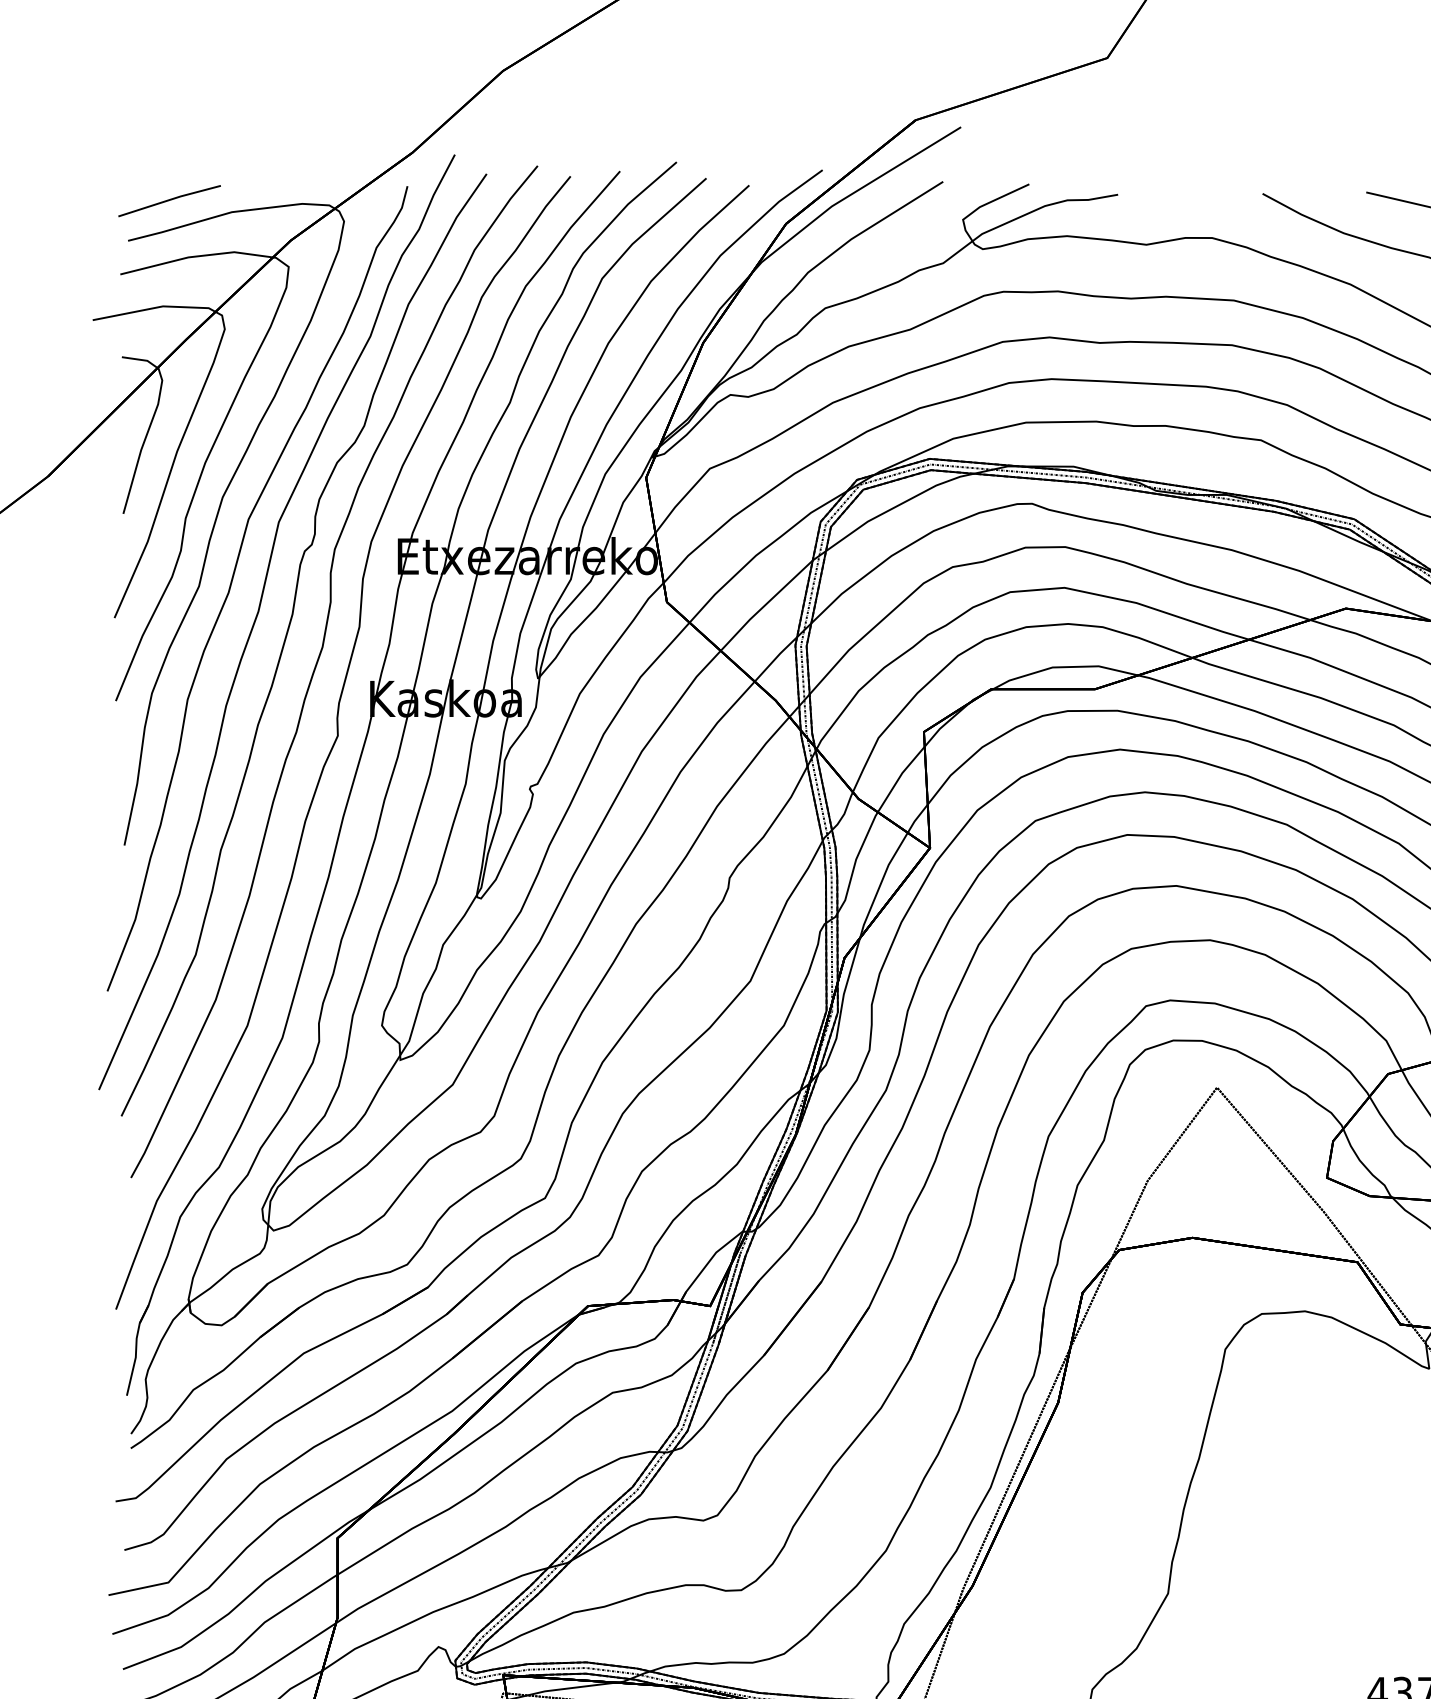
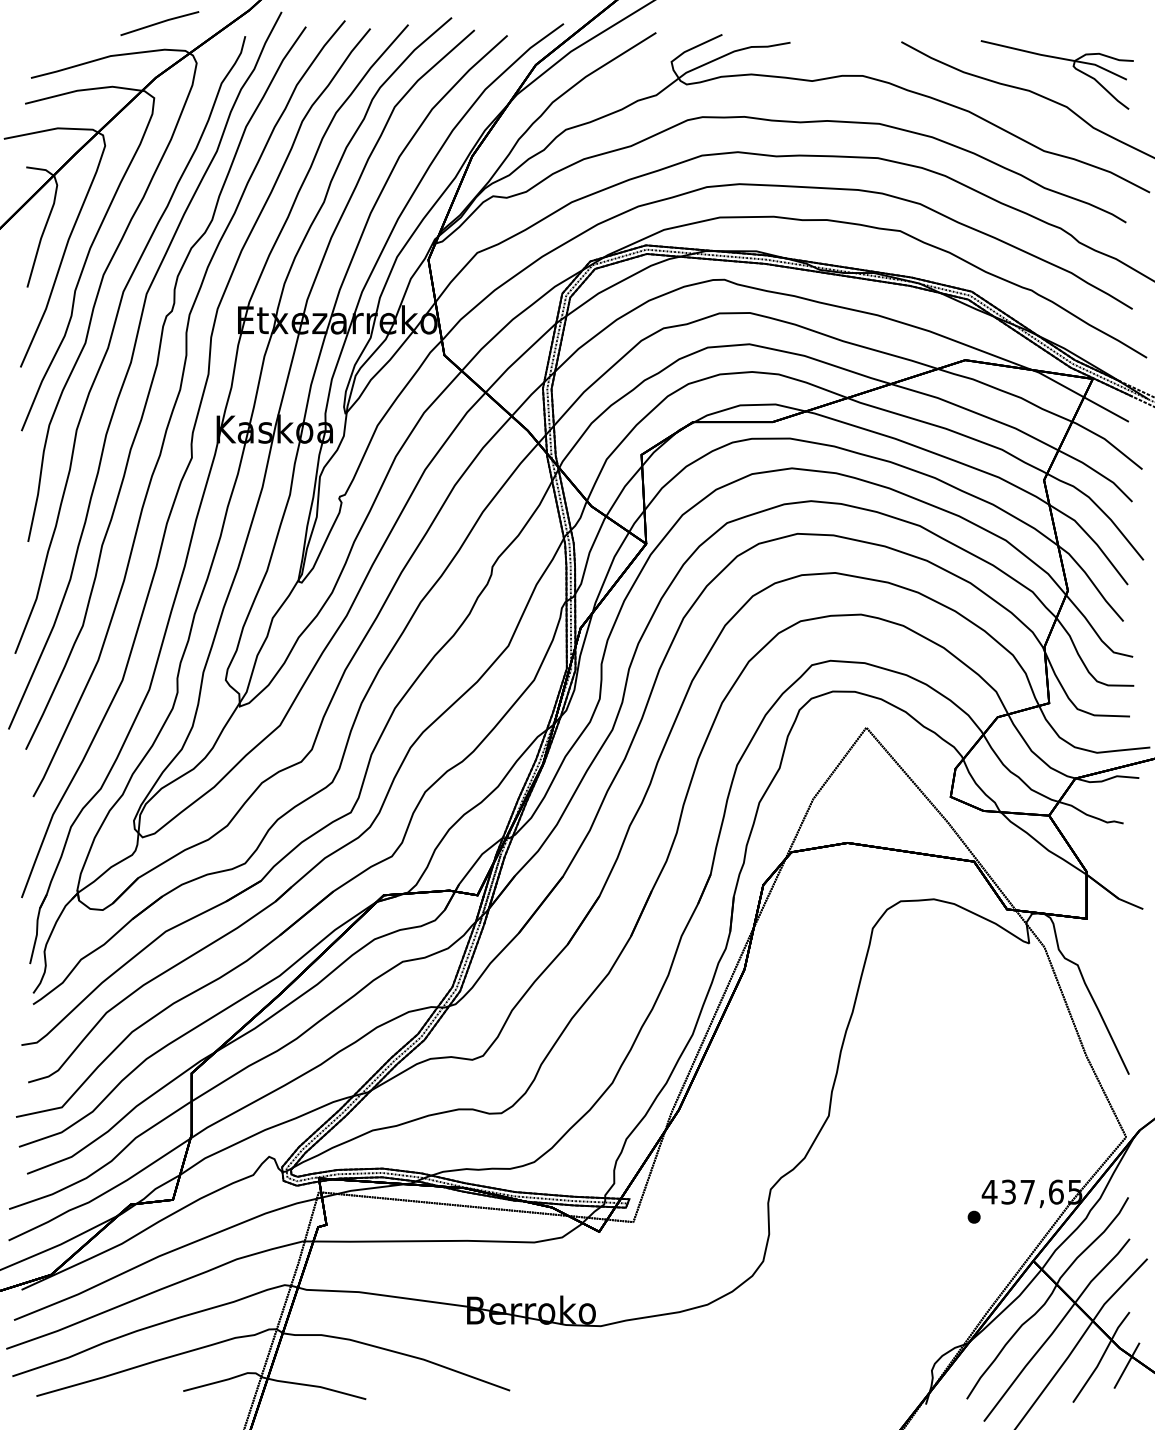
line: (169, 200) -> (159, 23), moved

